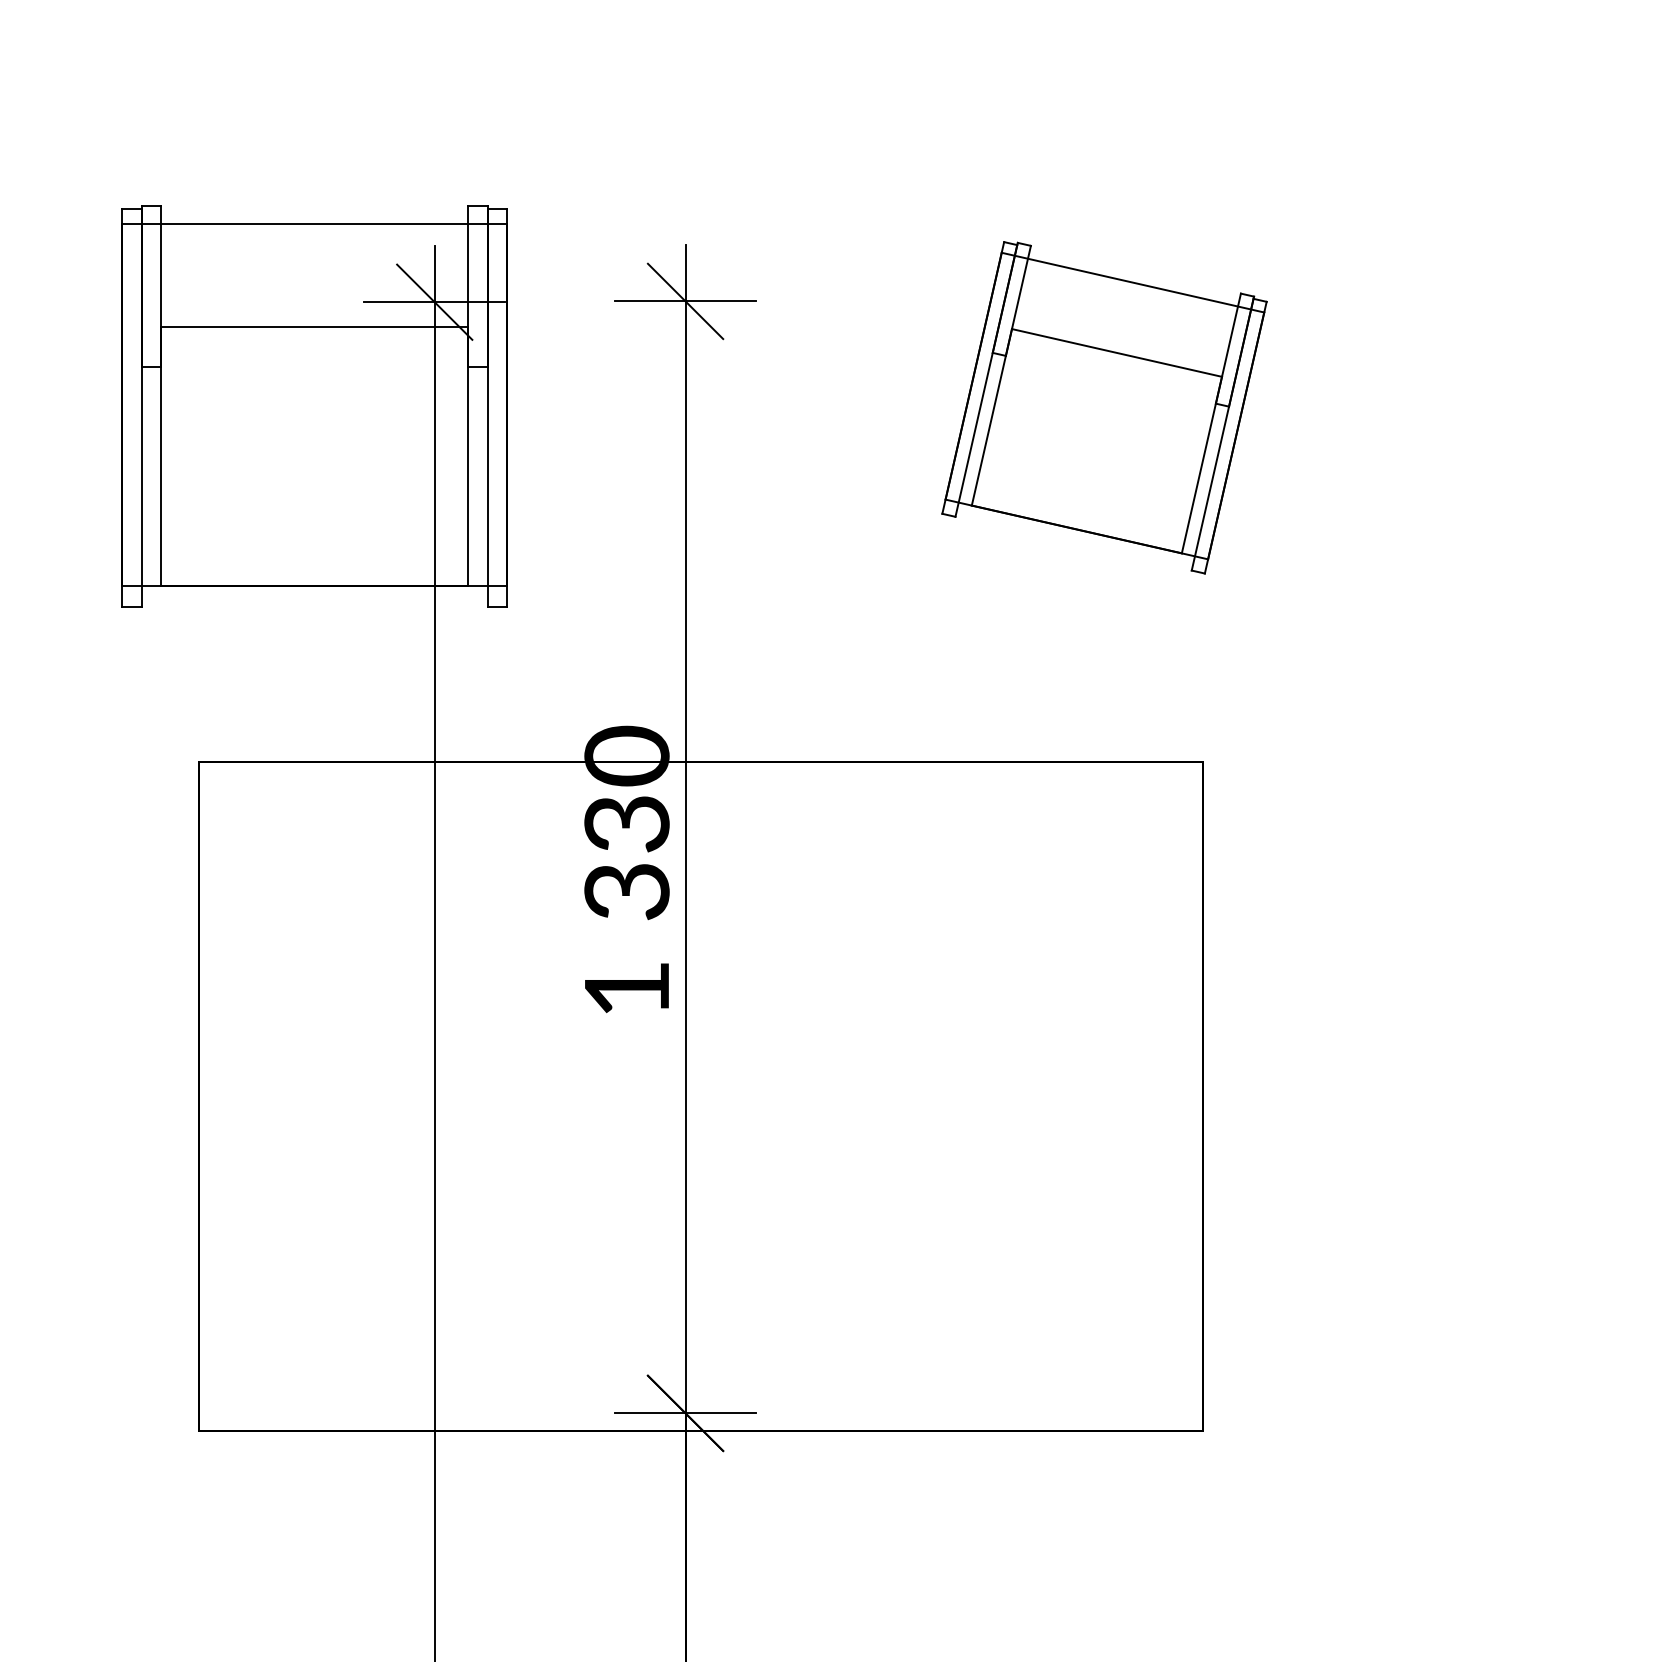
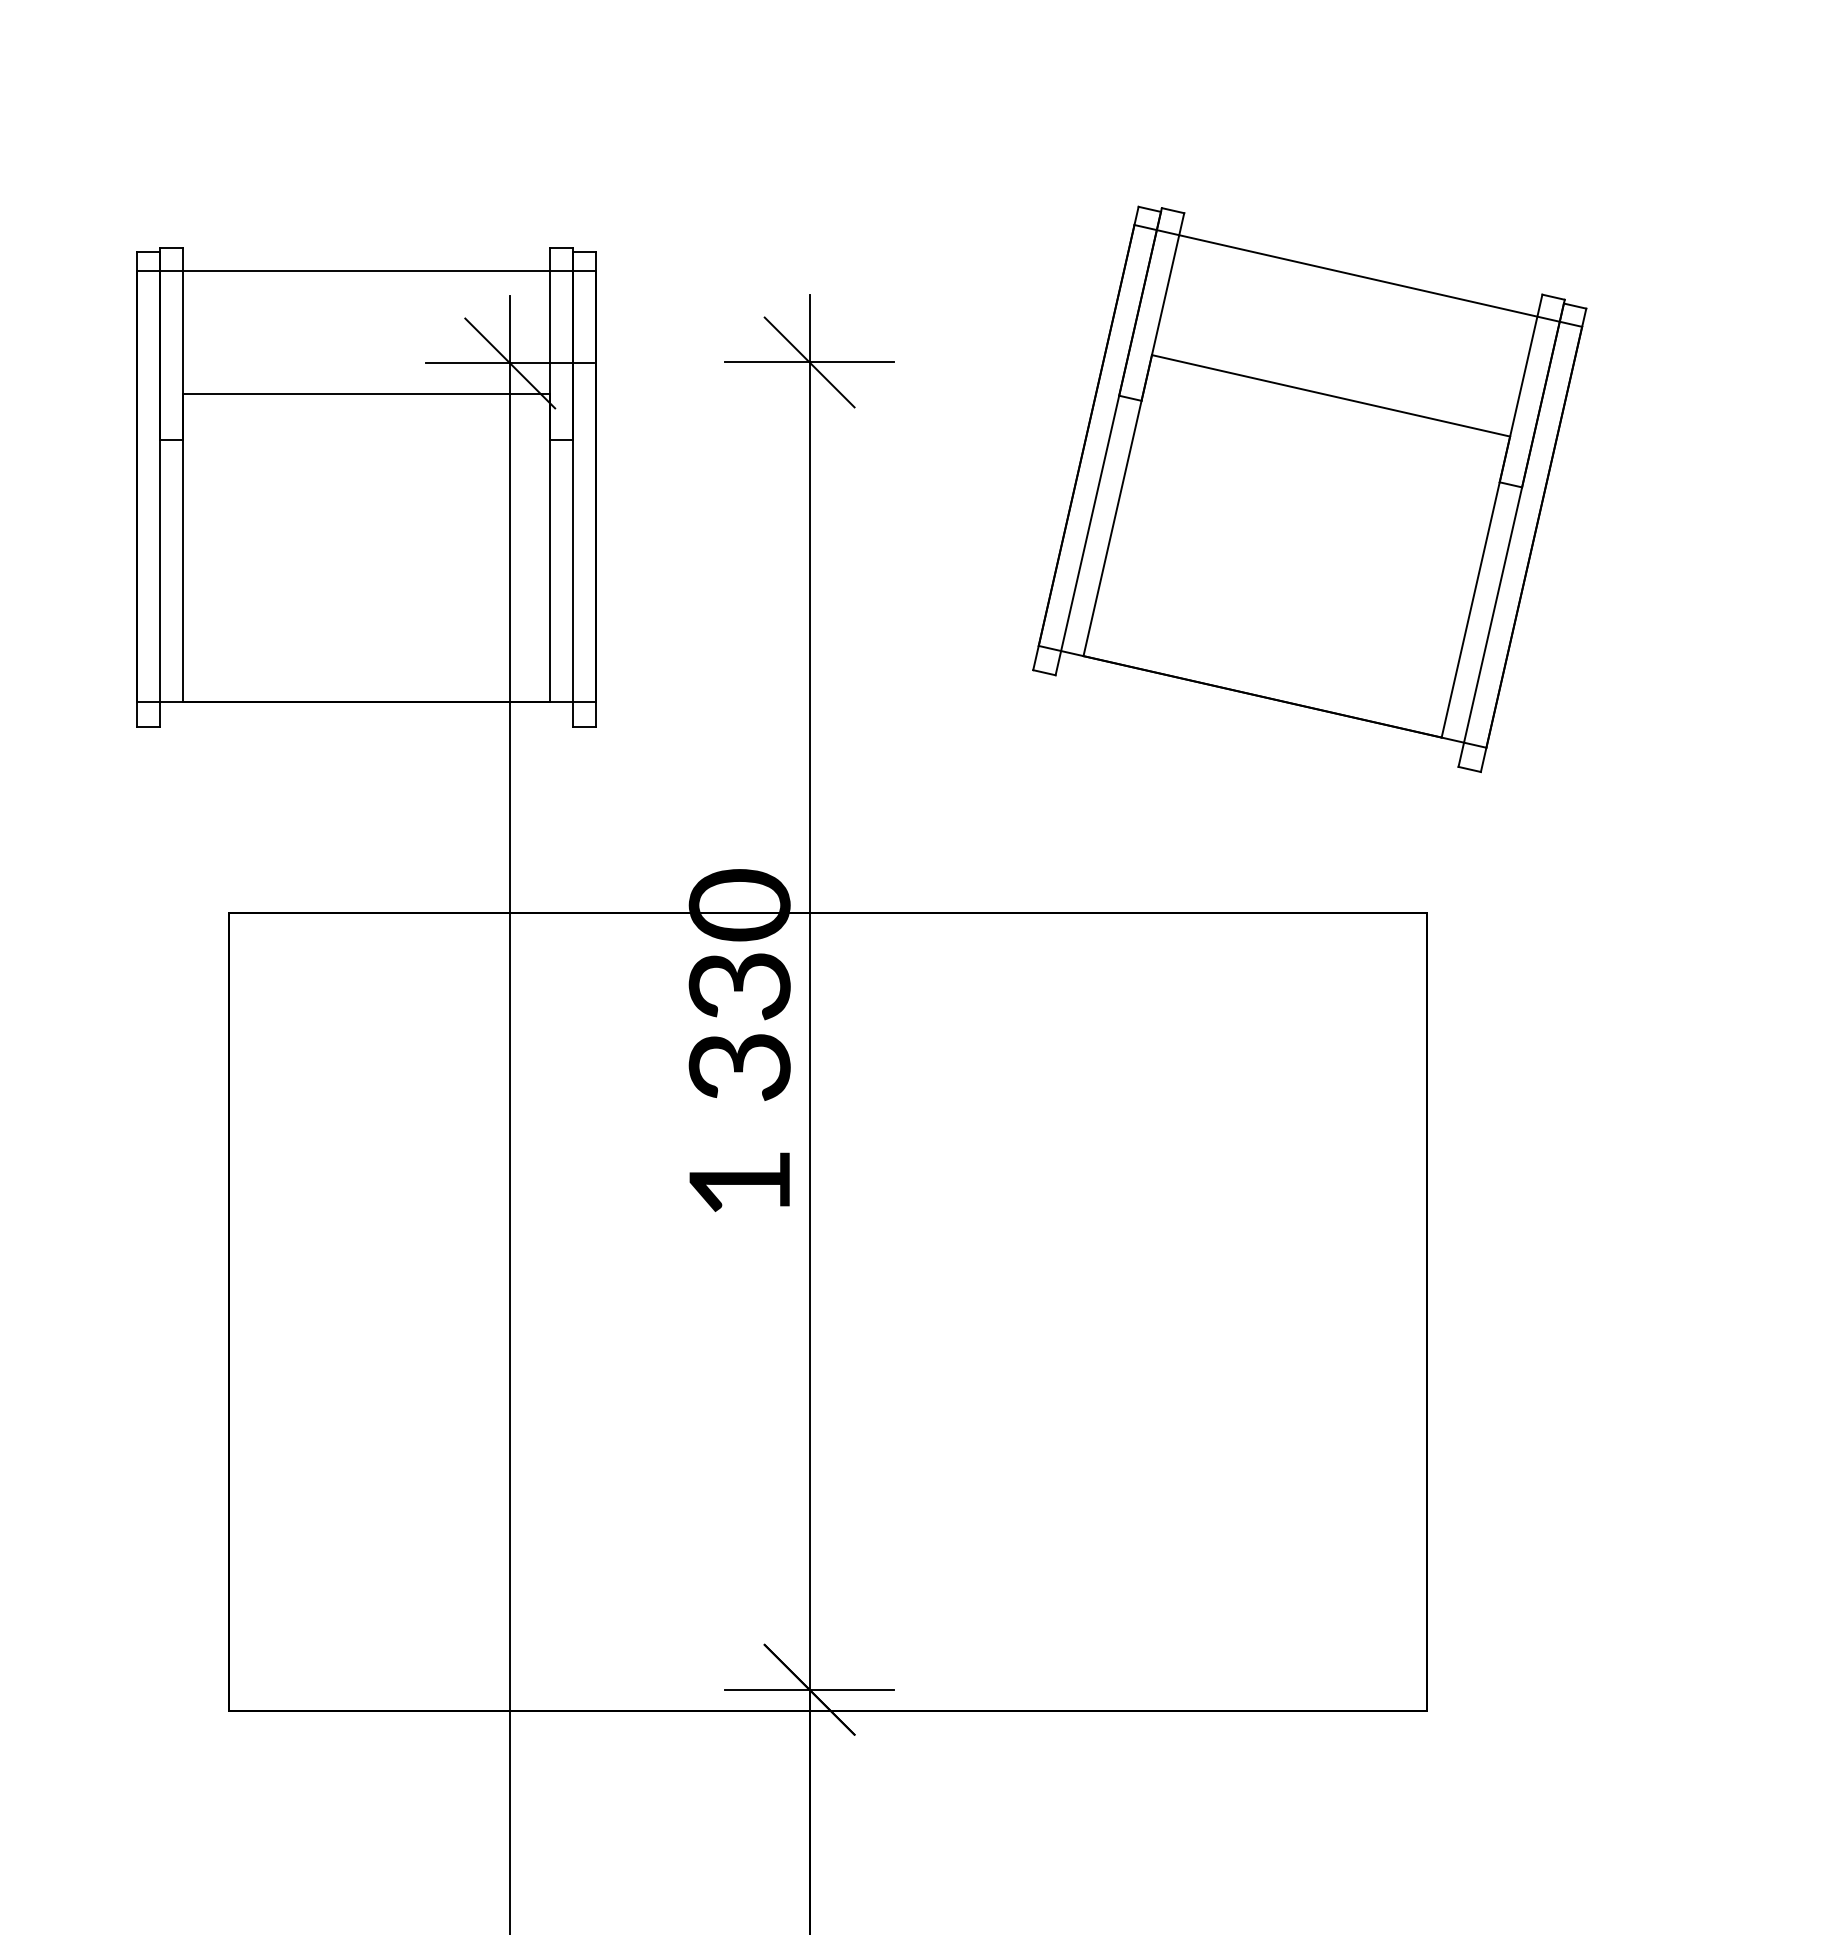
part: (1104, 407) -> (1309, 489), size x1.43

